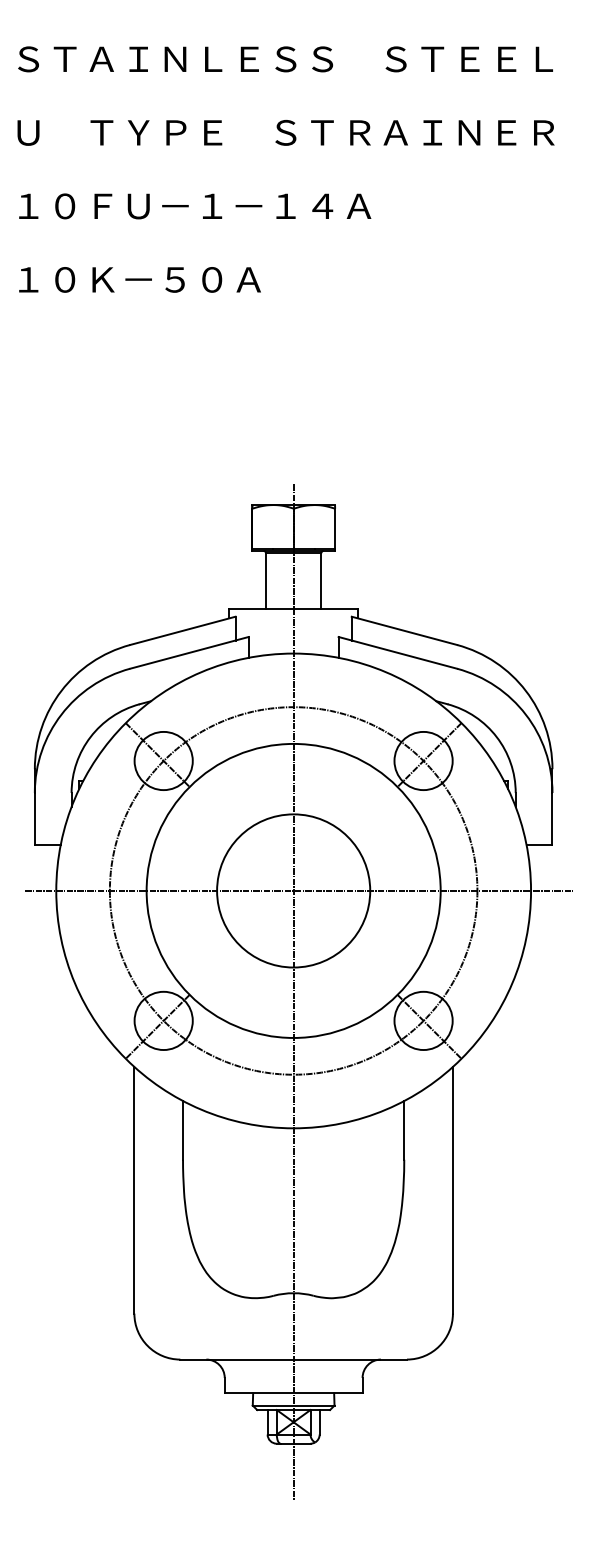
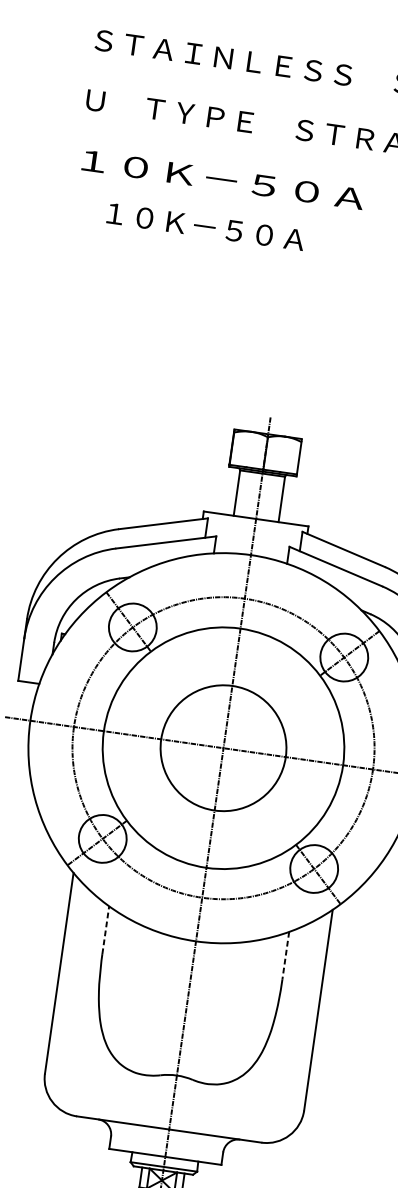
text: (195, 206) -> (222, 179), １０ＦＵ－１－１４Ａ -> １０Ｋ－５０Ａ
text: (139, 279) -> (205, 226), moved
line: (183, 1129) -> (106, 929), solid -> dashed
line: (404, 1130) -> (285, 955), solid -> dashed

